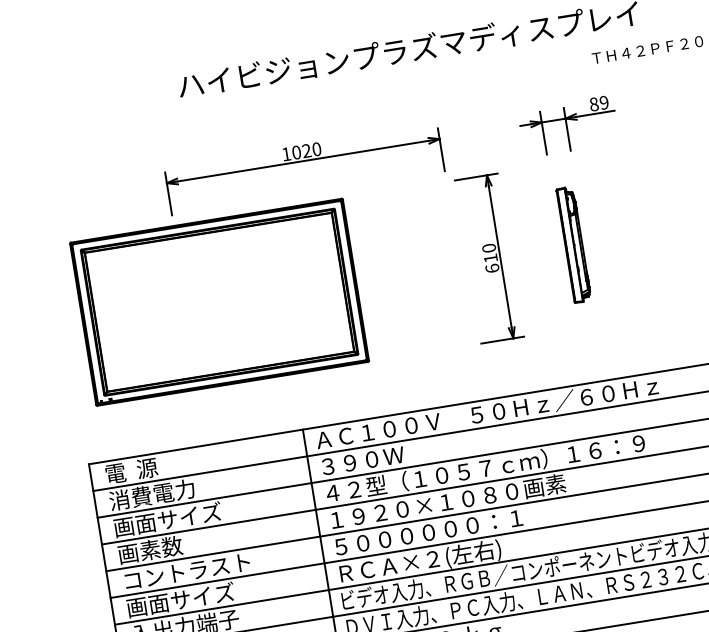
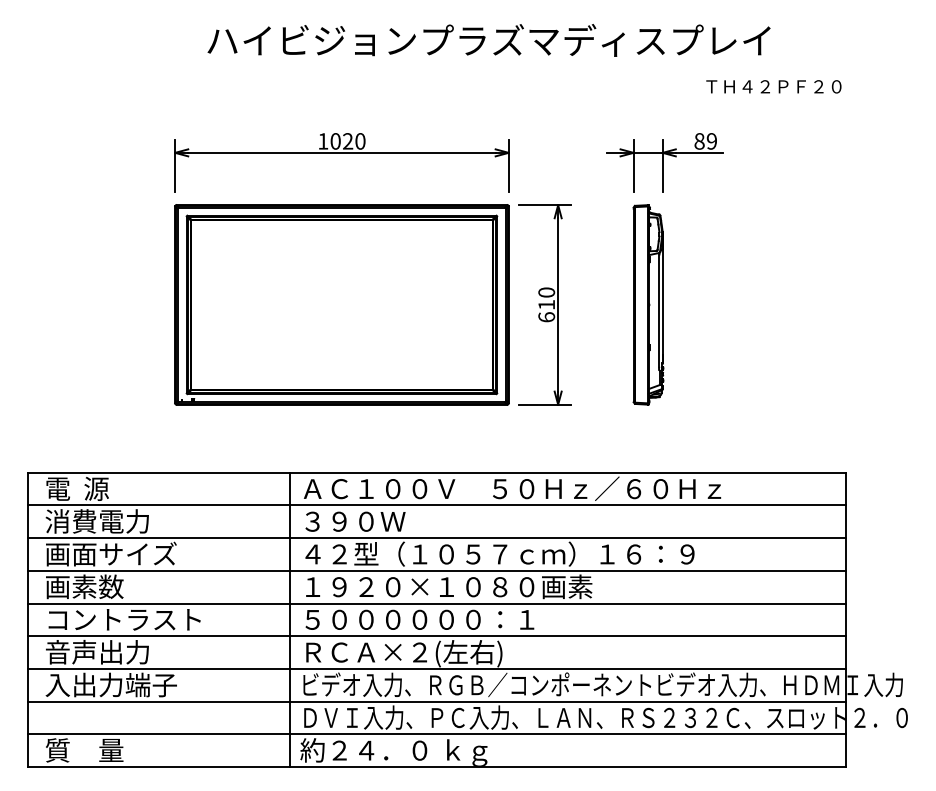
part: (573, 244) -> (648, 304), size x1.43
part: (219, 302) -> (341, 304), moved
text: (180, 599) -> (110, 651), 画面サイズ -> 音声出力

